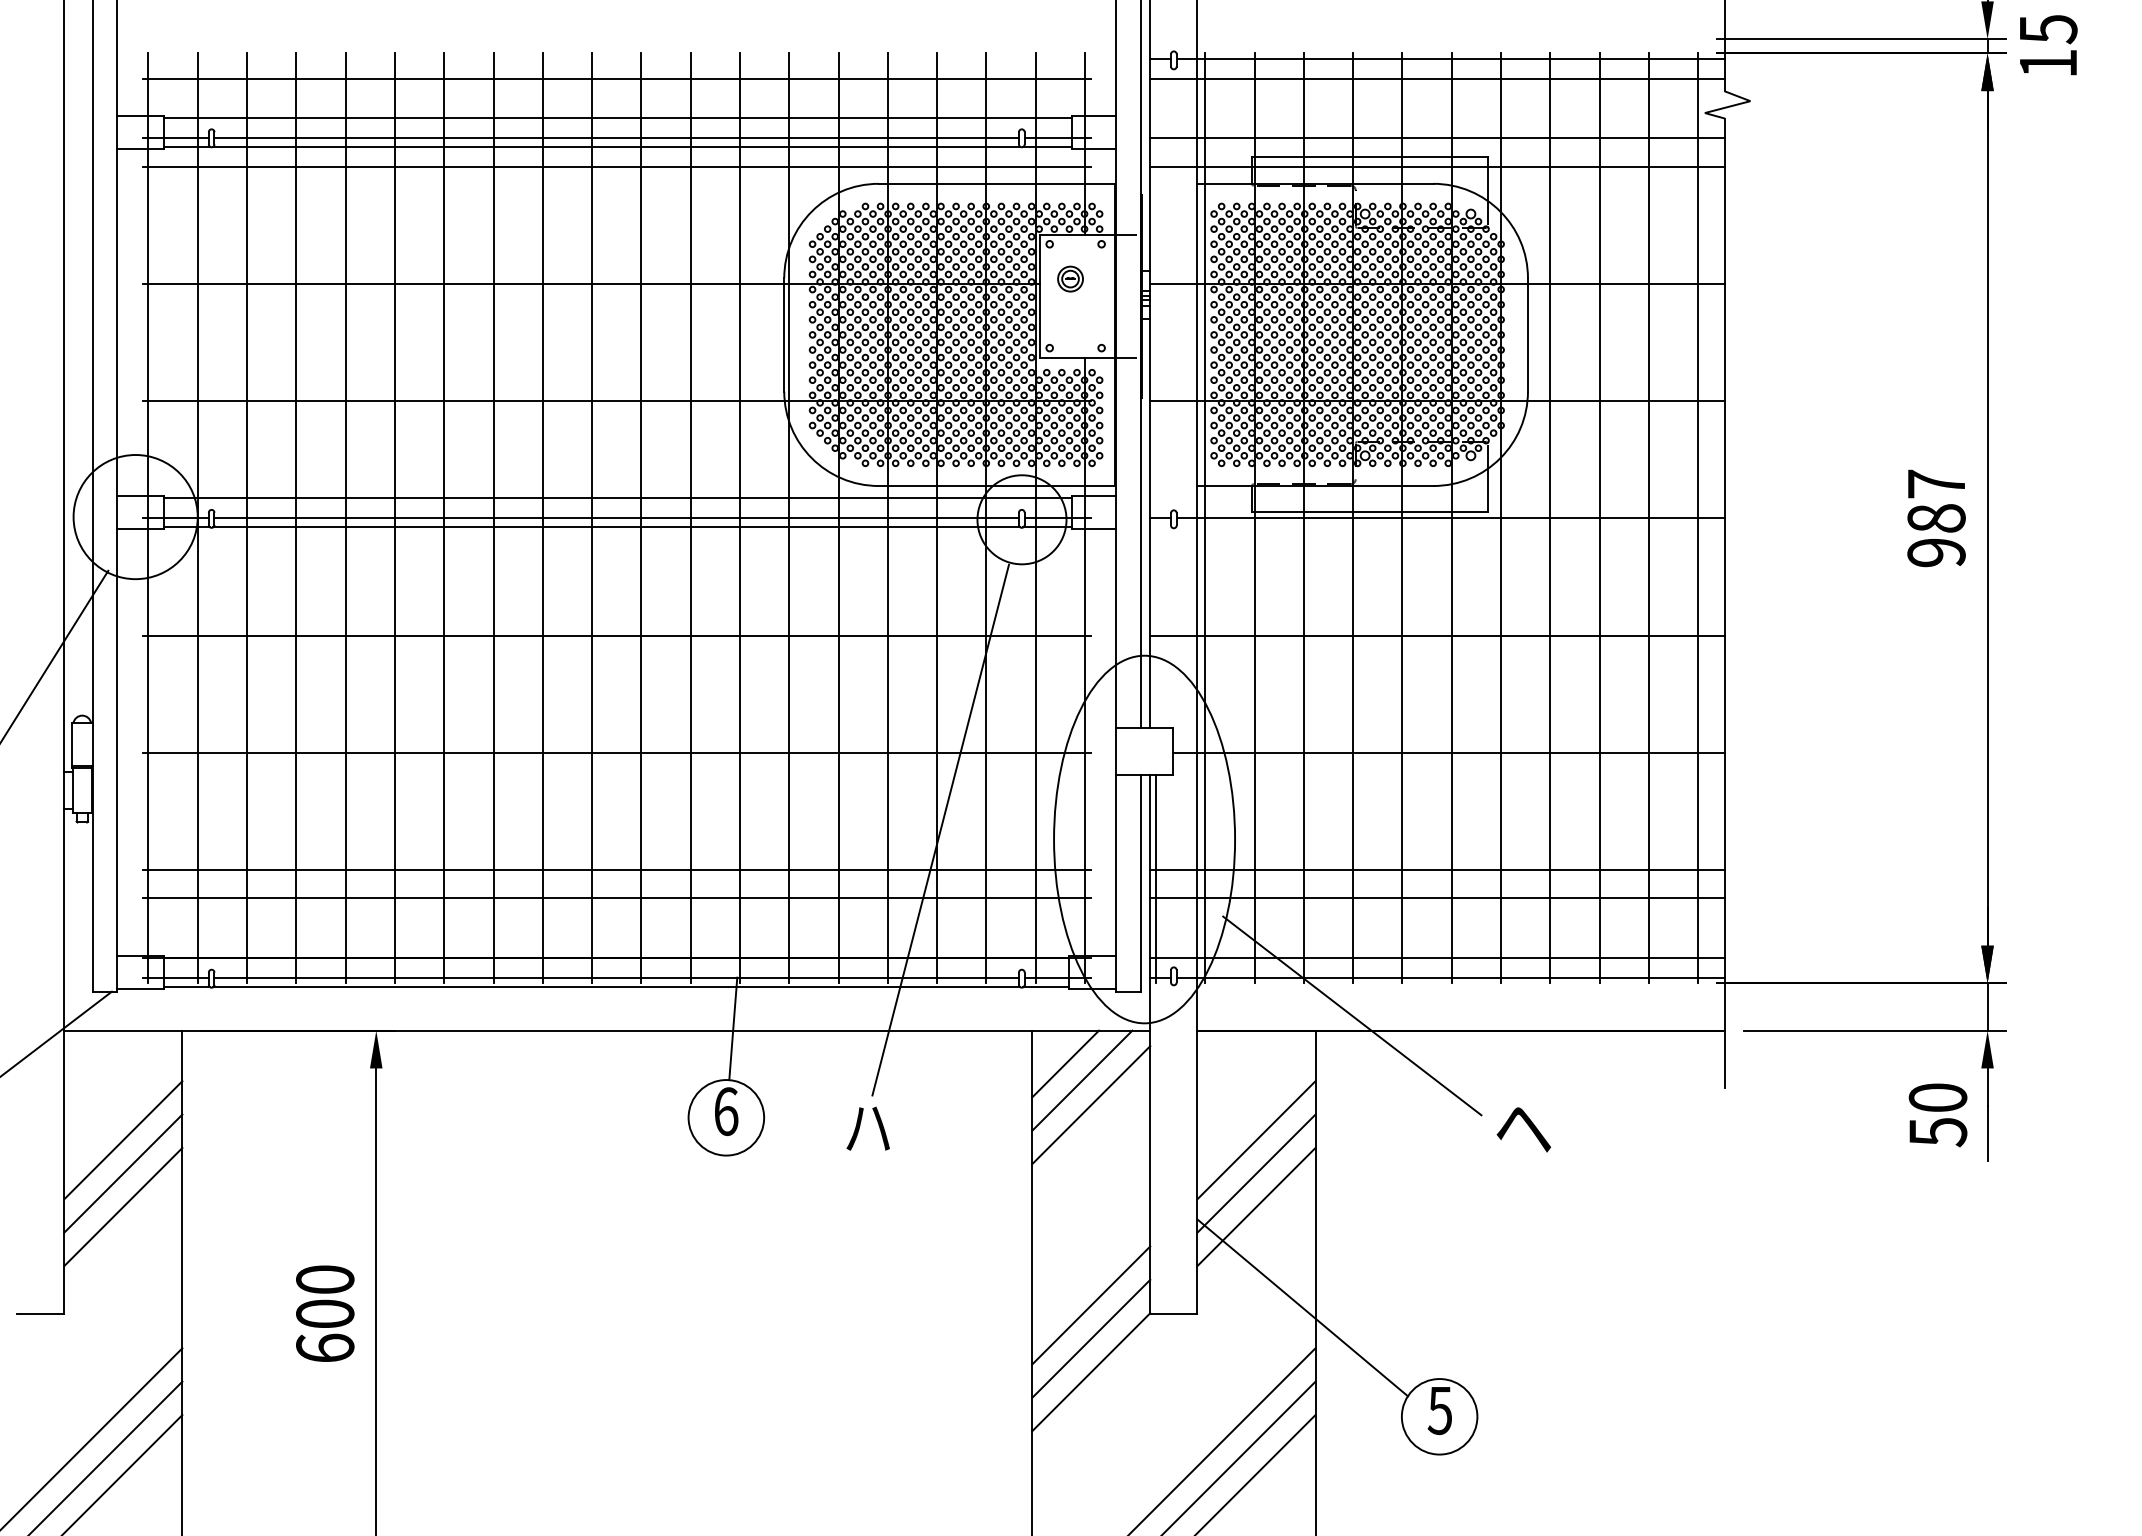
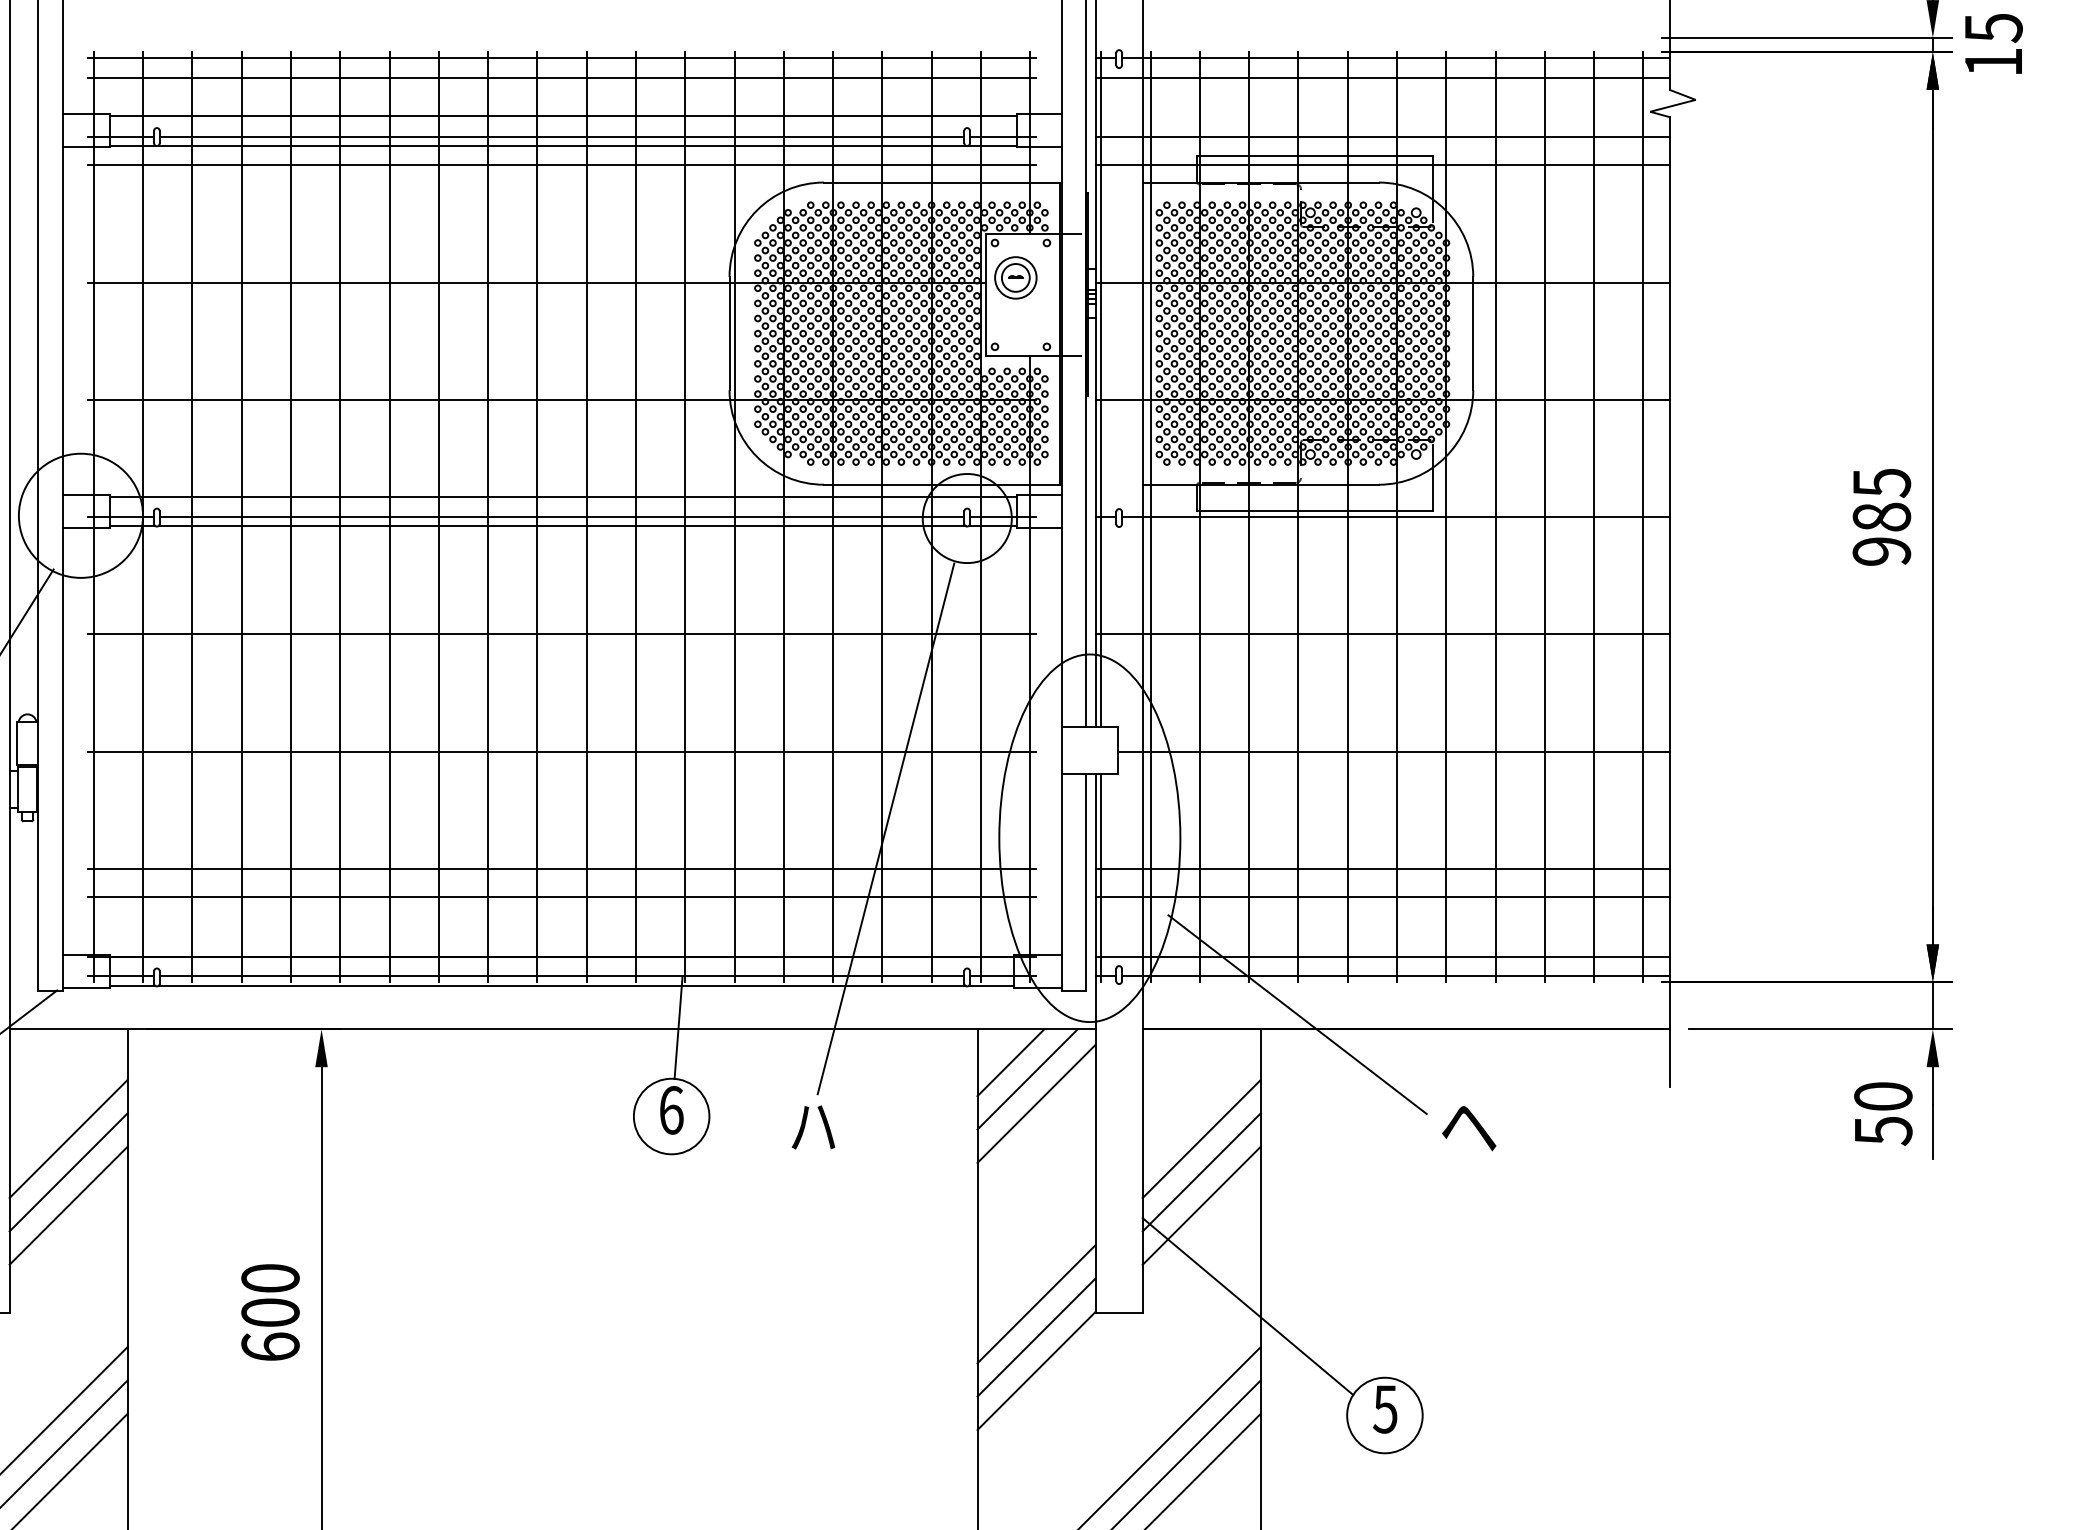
line: (616, 59) -> (561, 58), added
part: (1070, 278) -> (1015, 277), size x1.67
line: (1155, 390) -> (1100, 389), added
text: (1936, 484) -> (1881, 483), 987 -> 985

